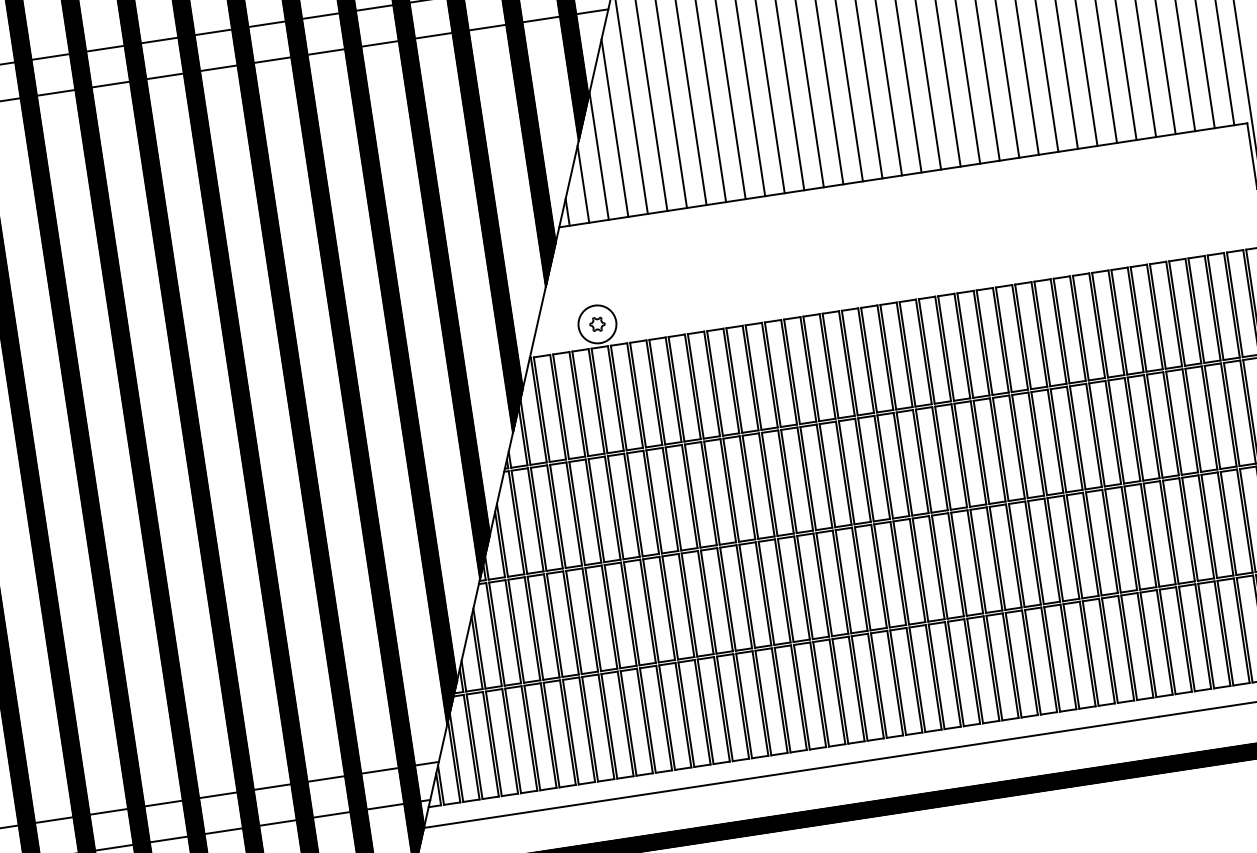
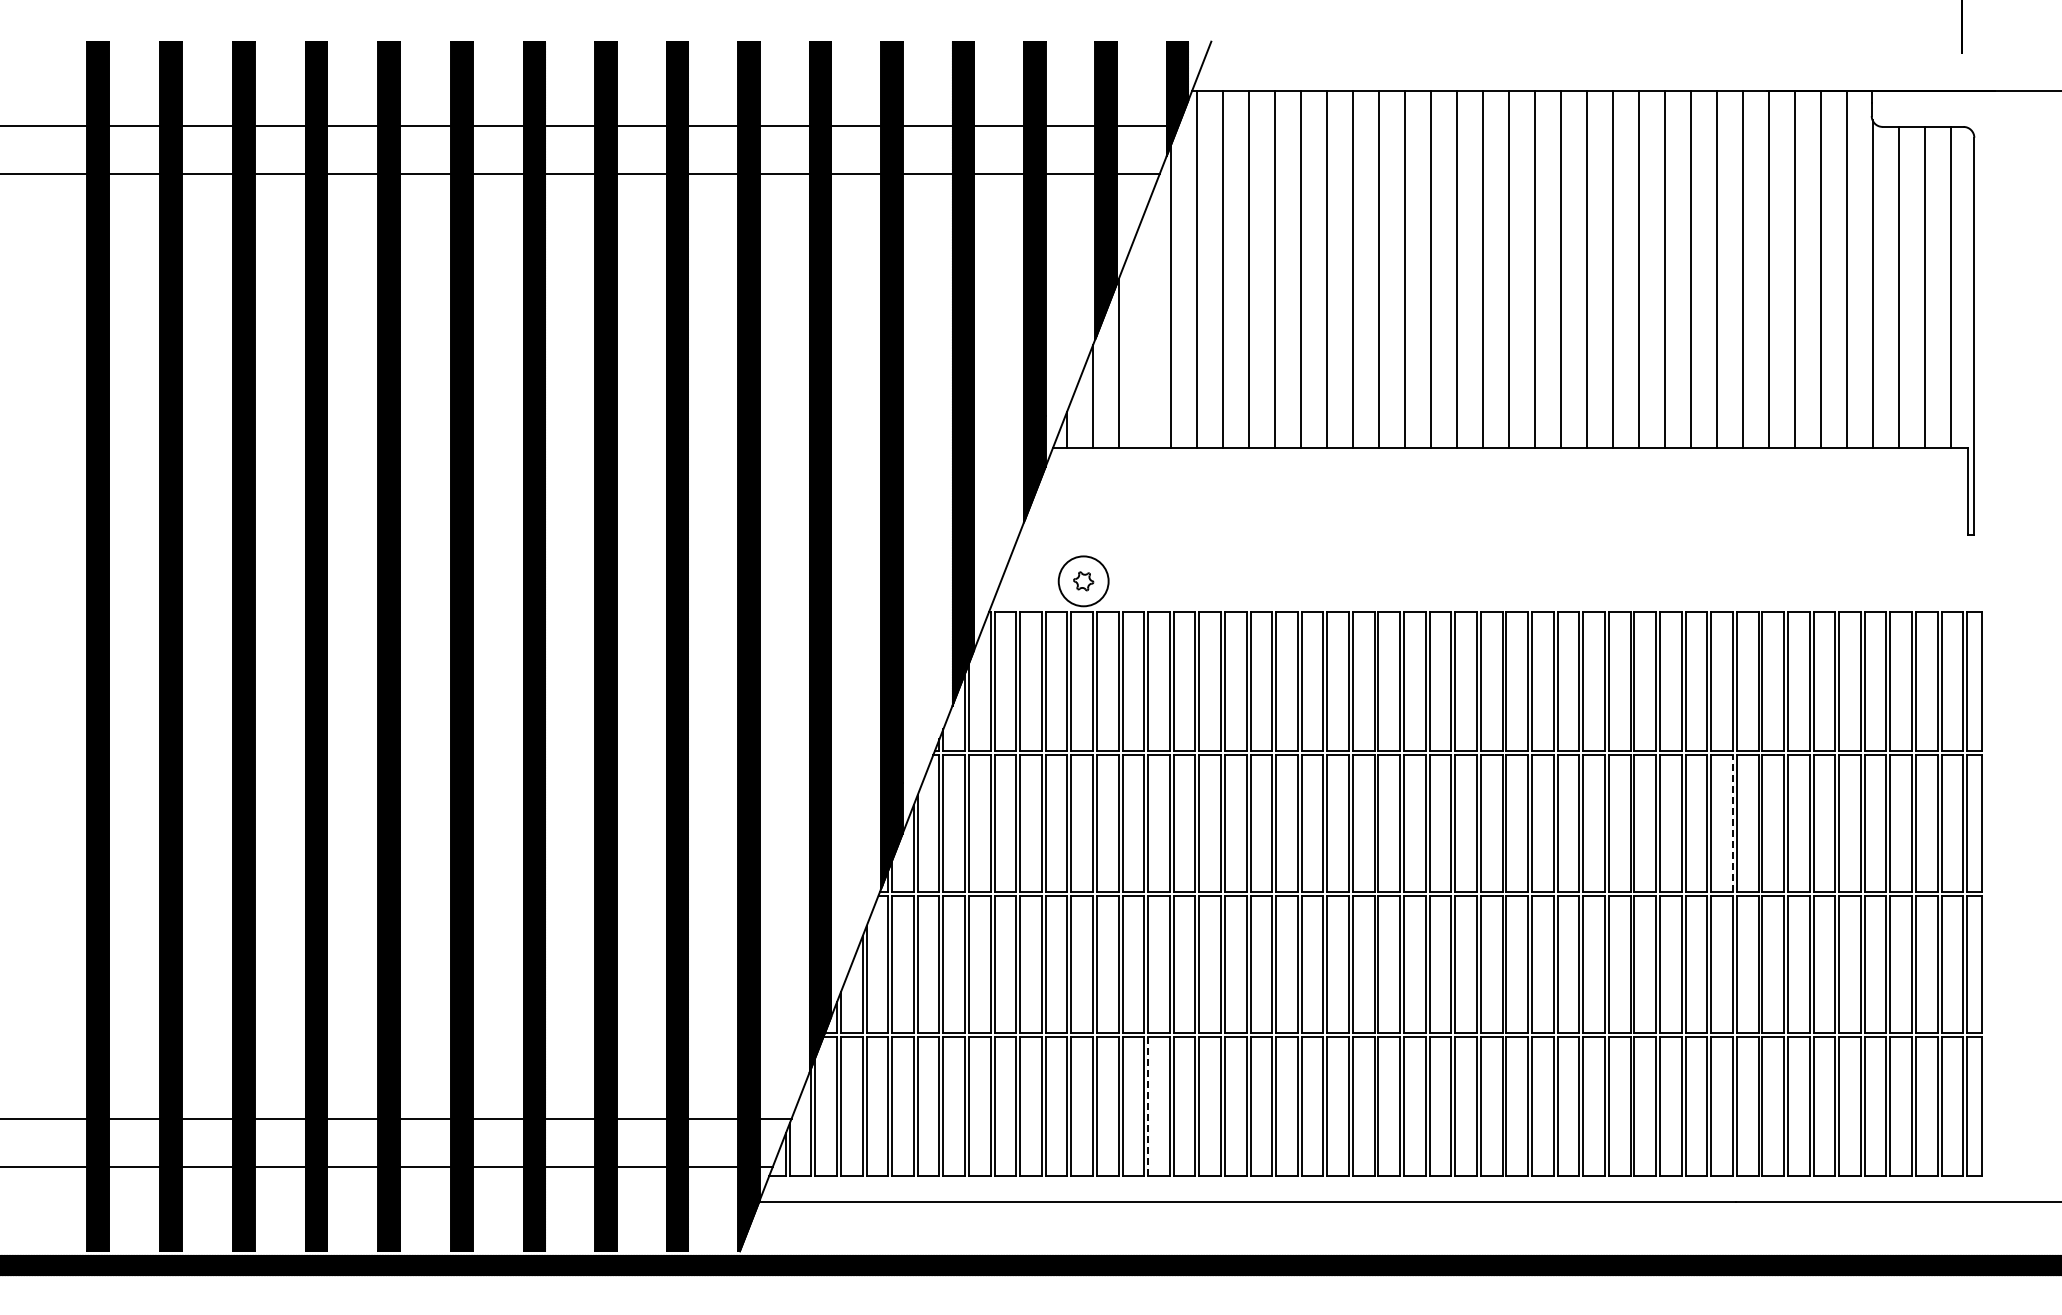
line: (614, 128) -> (1144, 329), removed
line: (1113, 432) -> (1732, 823), solid -> dashed
line: (705, 712) -> (1148, 1106), solid -> dashed

